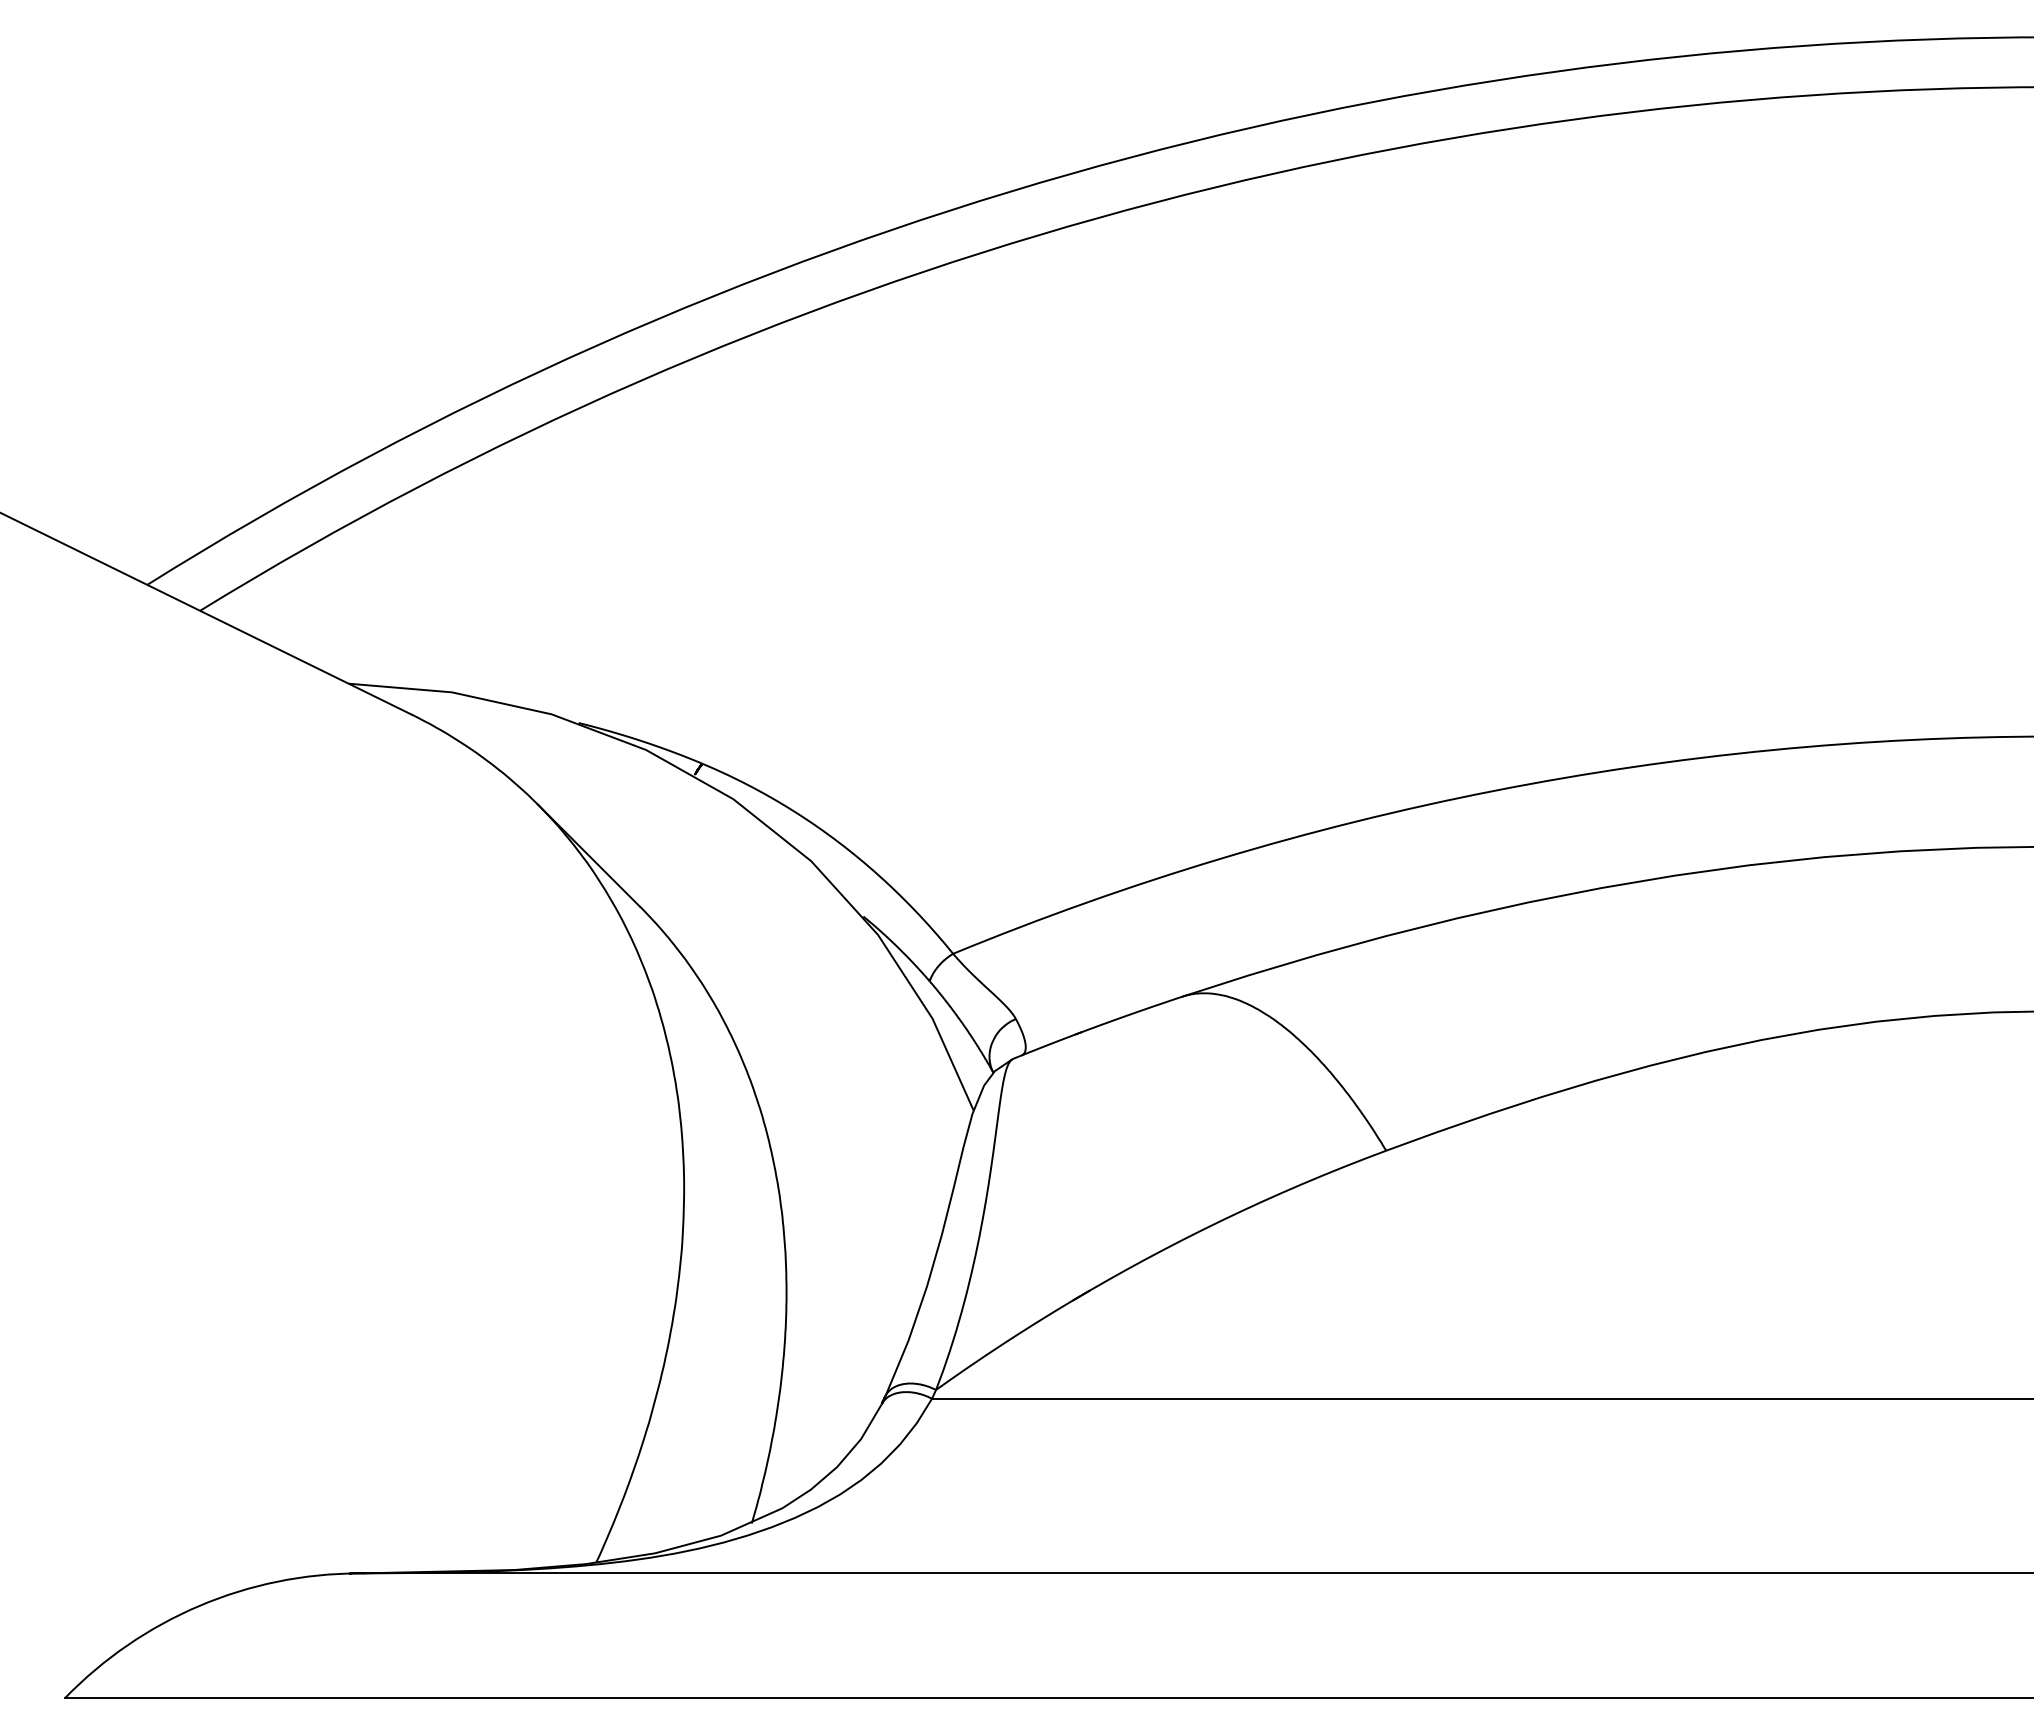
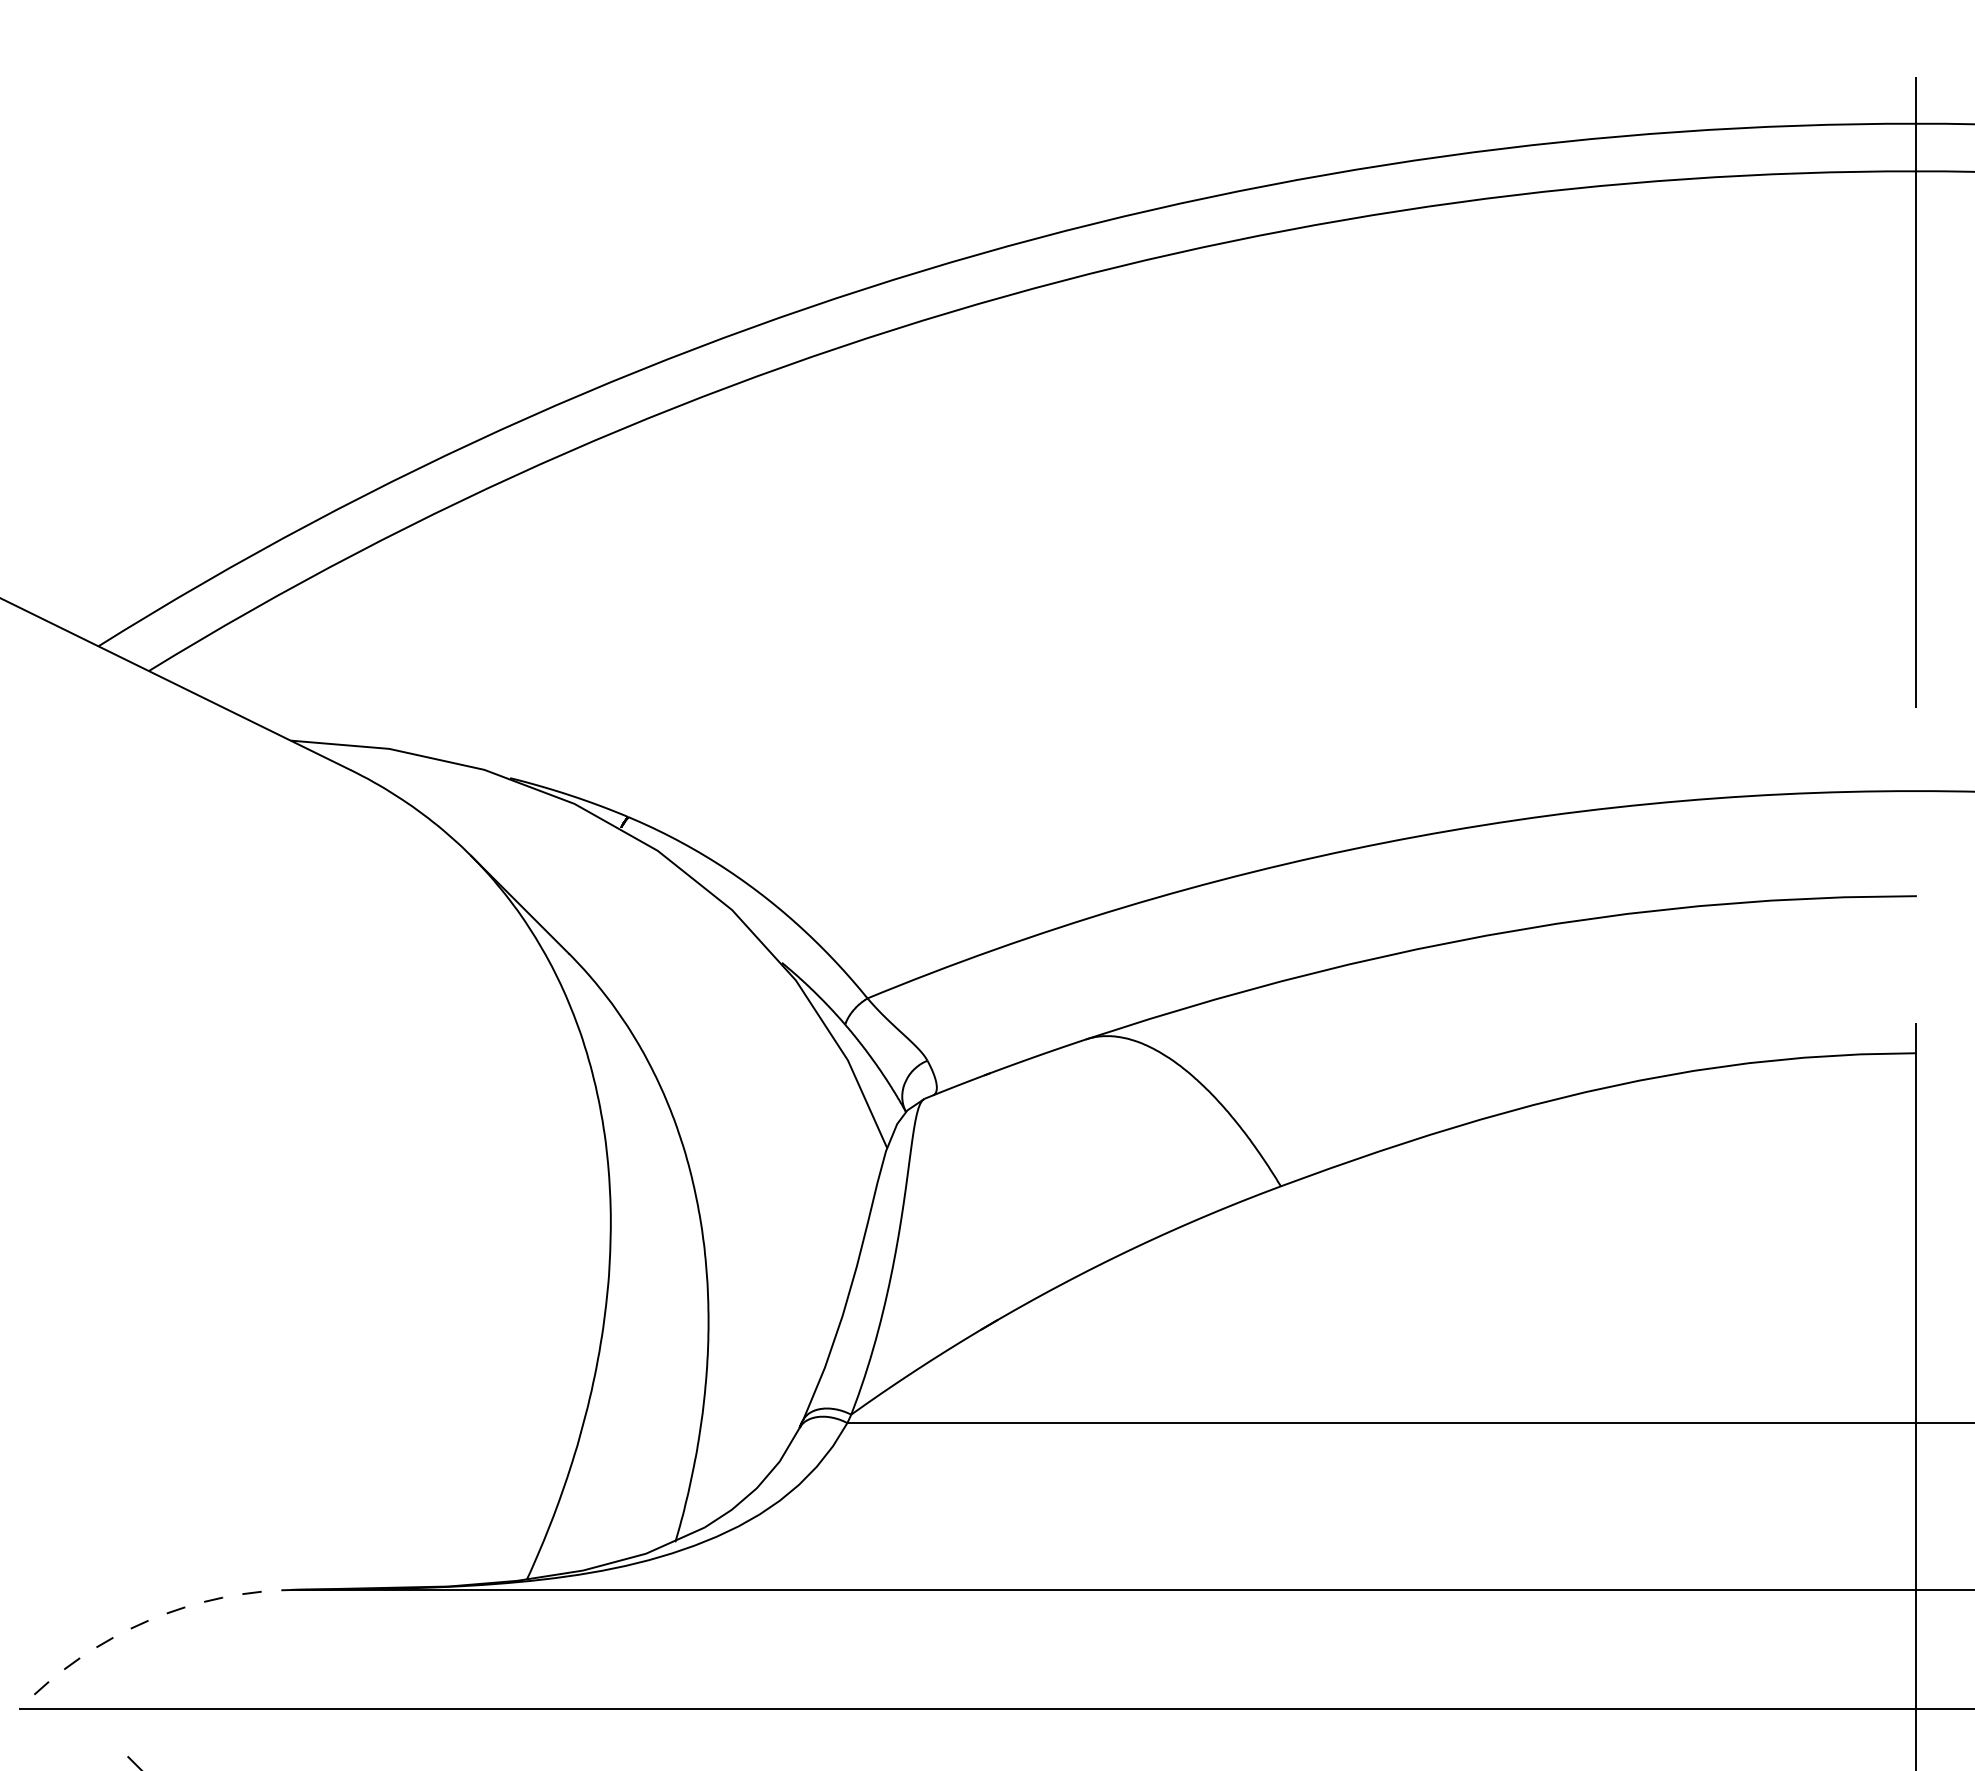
arc: (199, 1605) -> (148, 1620), solid -> dashed

